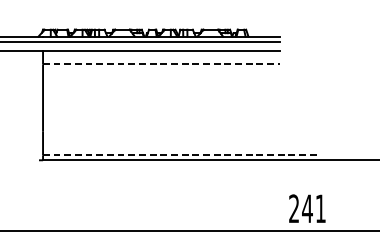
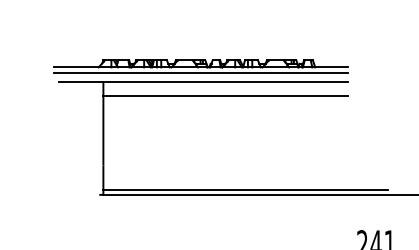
line: (162, 64) -> (226, 96), dashed -> solid
line: (181, 155) -> (246, 189), dashed -> solid

